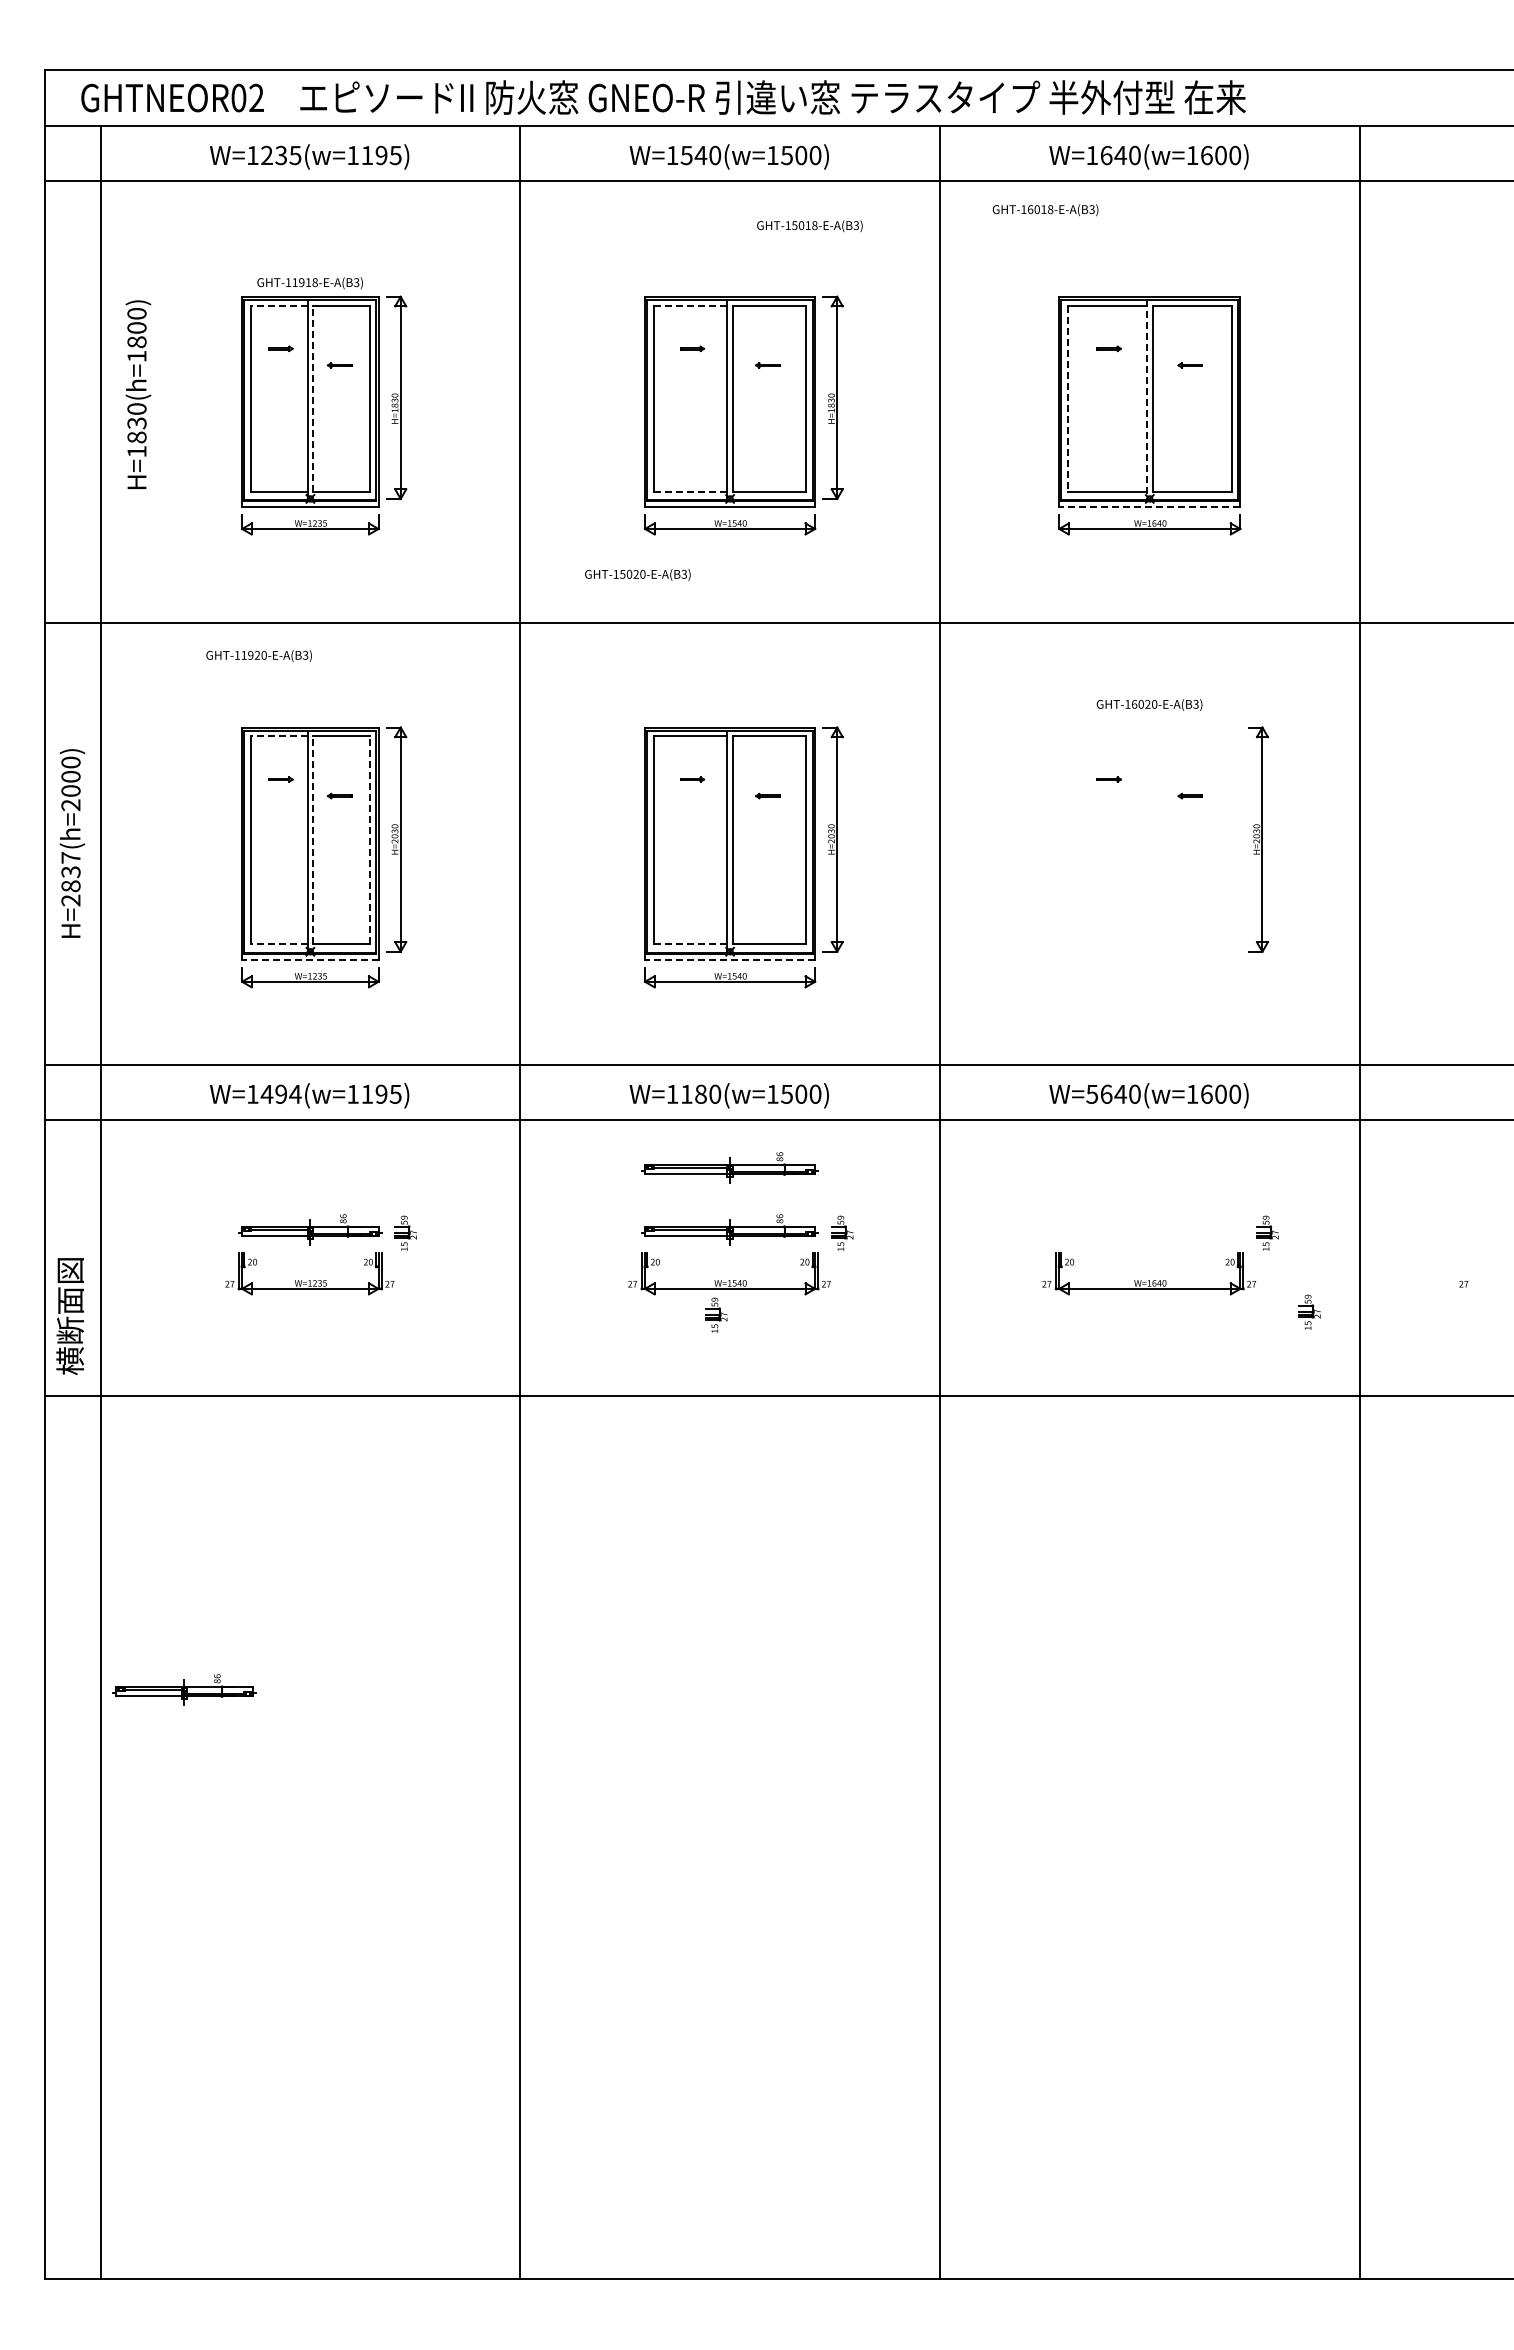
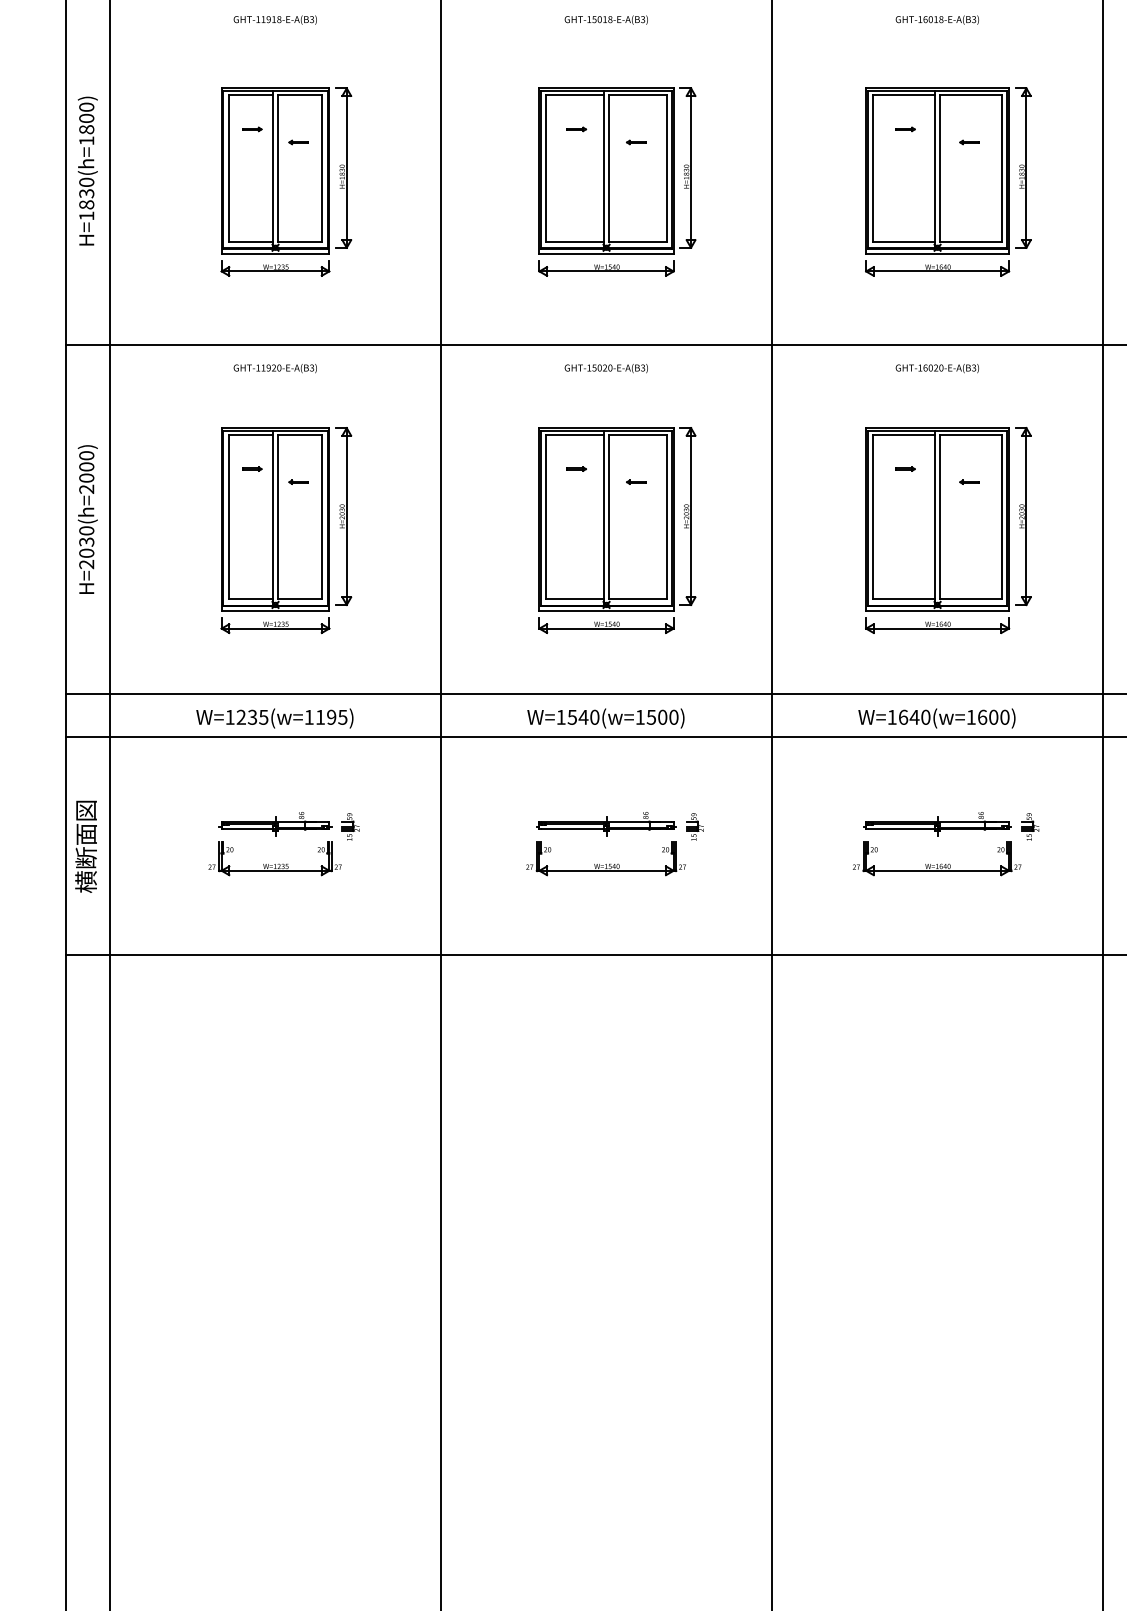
text: (1045, 210) -> (937, 20), moved
text: (809, 226) -> (606, 20), moved
text: (309, 283) -> (274, 20), moved
line: (278, 305) -> (250, 95), dashed -> solid
line: (690, 305) -> (575, 95), dashed -> solid
text: (138, 394) -> (87, 170), moved
part: (1258, 397) -> (1023, 167), added
line: (313, 398) -> (277, 168), dashed -> solid
line: (1067, 398) -> (872, 168), dashed -> solid
line: (1147, 399) -> (935, 169), dashed -> solid
line: (690, 491) -> (575, 241), dashed -> solid
line: (1149, 506) -> (937, 253), dashed -> solid
text: (637, 574) -> (606, 368), moved
text: (258, 655) -> (274, 368), moved
text: (1149, 704) -> (937, 368), moved
line: (278, 736) -> (250, 435), dashed -> solid
line: (313, 840) -> (277, 517), dashed -> solid
line: (369, 840) -> (322, 517), dashed -> solid
part: (1149, 857) -> (937, 530), added
text: (70, 872) -> (86, 542), H=2837(h=2000) -> H=2030(h=2000)
line: (278, 944) -> (250, 599), dashed -> solid
line: (690, 944) -> (575, 599), dashed -> solid
line: (309, 959) -> (274, 611), dashed -> solid
line: (729, 959) -> (606, 611), dashed -> solid
text: (280, 1093) -> (251, 716), W=1494(w=1195) -> W=1235(w=1195)
text: (693, 1093) -> (577, 716), W=1180(w=1500) -> W=1540(w=1500)
text: (1092, 1094) -> (892, 717), W=5640(w=1600) -> W=1640(w=1600)
part: (729, 1167) -> (606, 775), removed
part: (1149, 1229) -> (937, 823), added
part: (1309, 1311) -> (1063, 888), removed
part: (716, 1314) -> (595, 891), removed
text: (69, 1316) -> (85, 846), moved
part: (184, 1689) -> (176, 1186), removed

